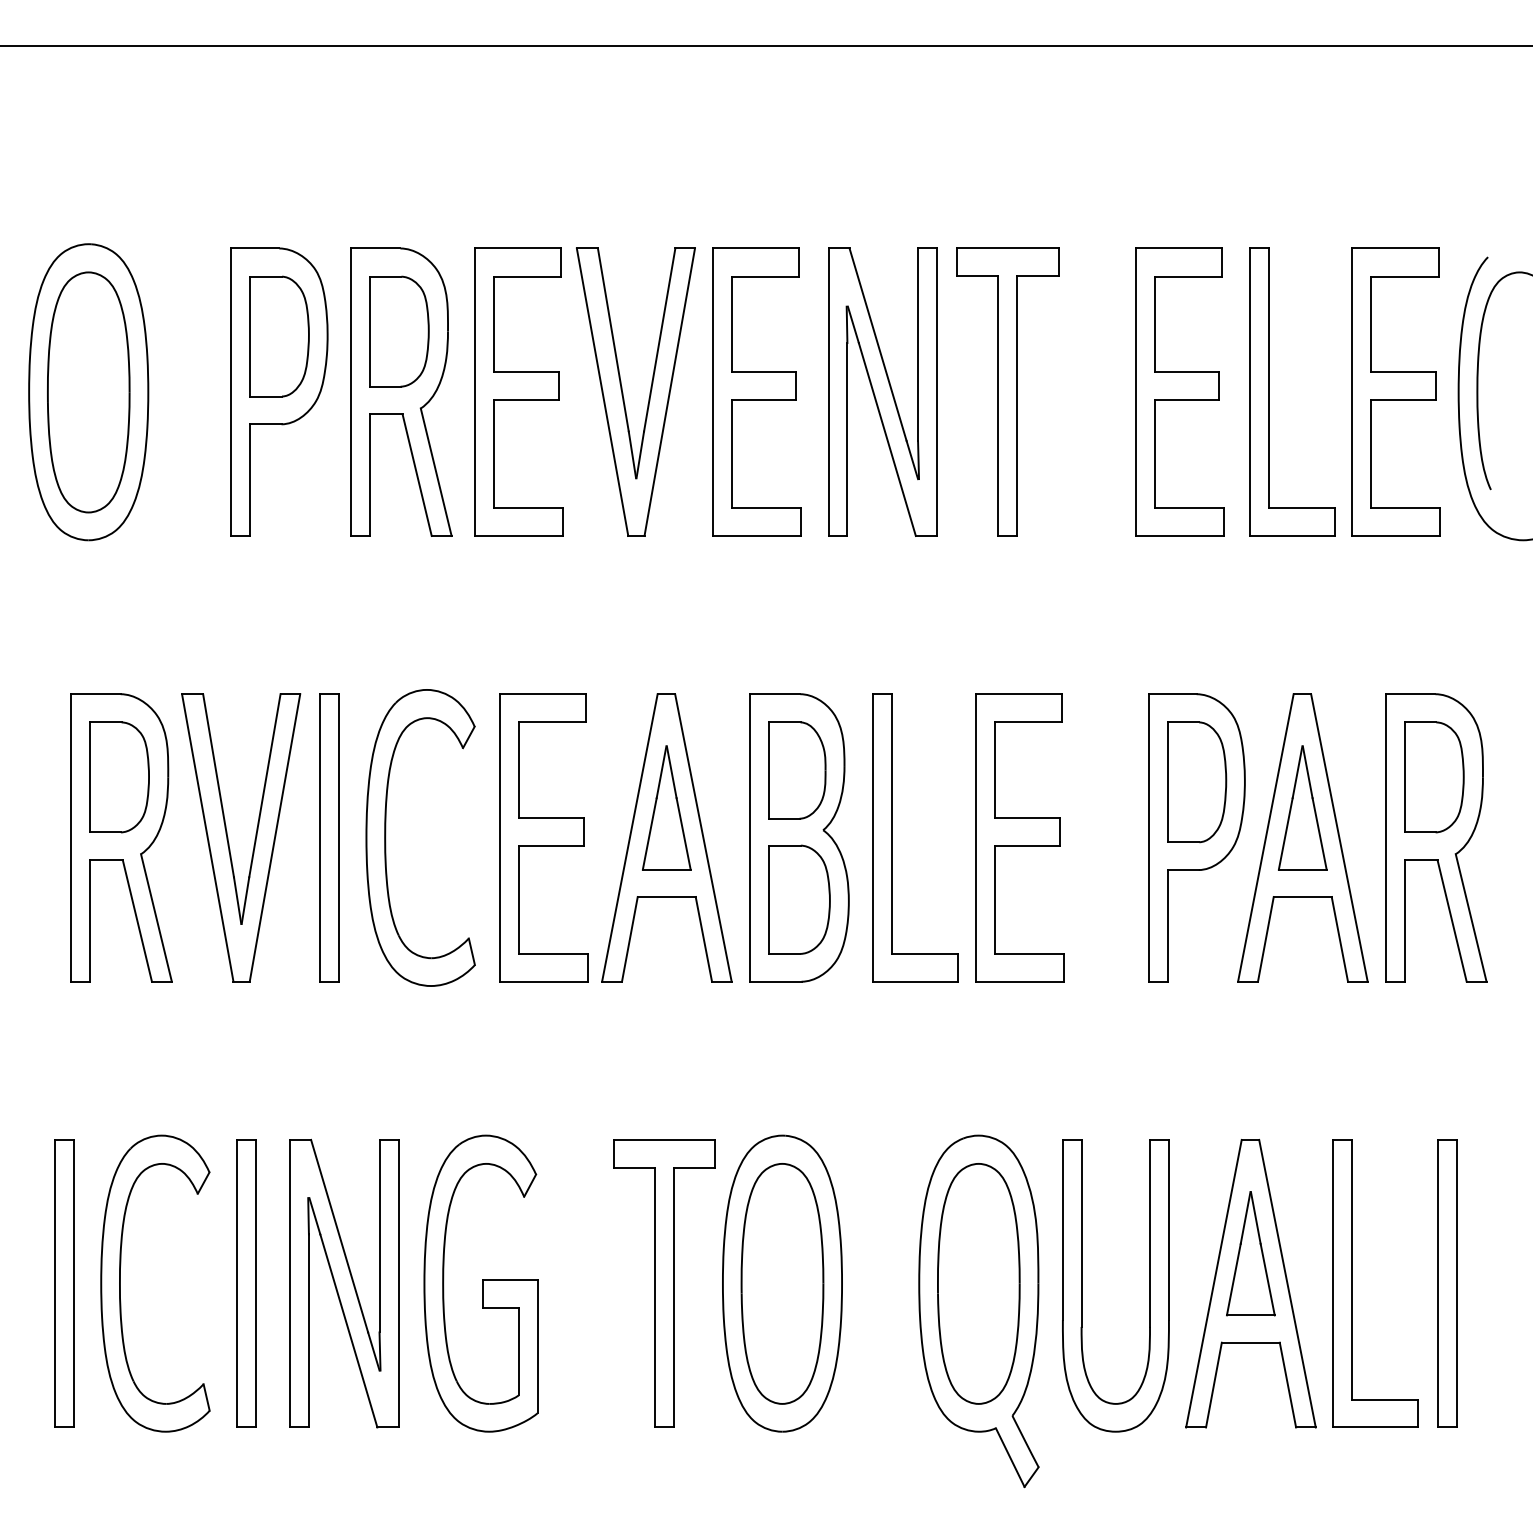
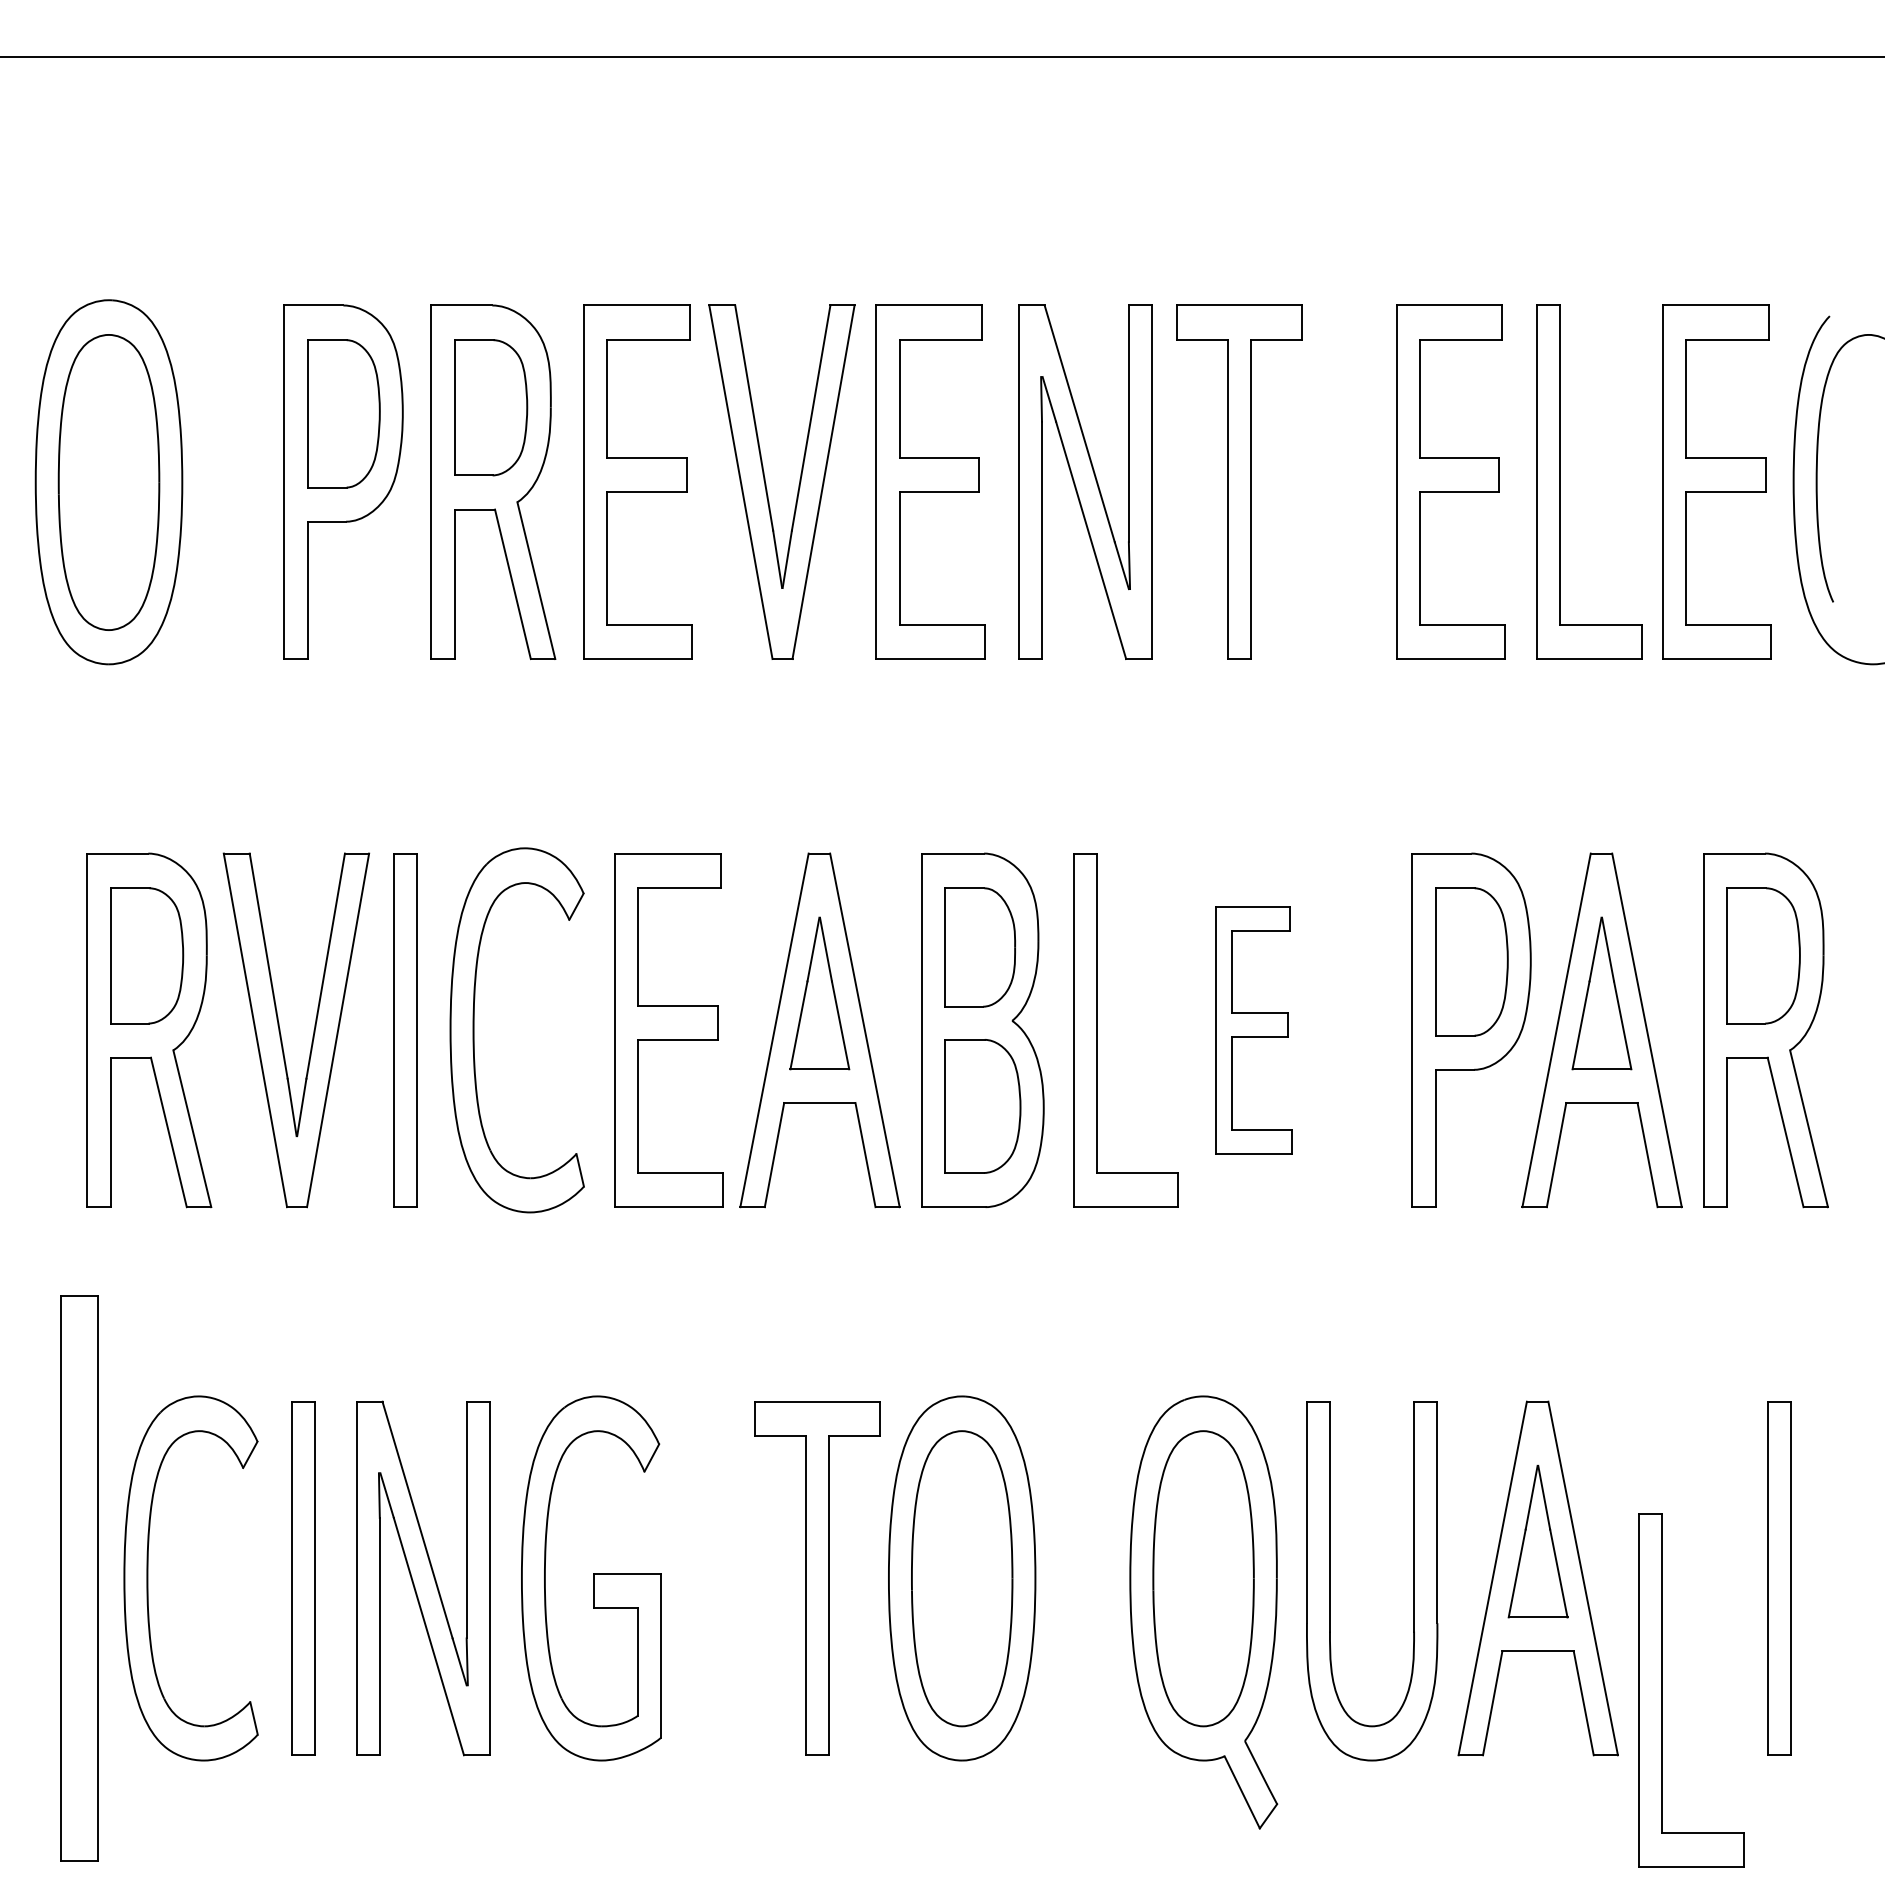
part: (1019, 838) -> (1253, 1030), size x0.7
part: (63, 1283) -> (78, 1578), size x1.6
part: (1352, 1283) -> (1662, 1690), moved

